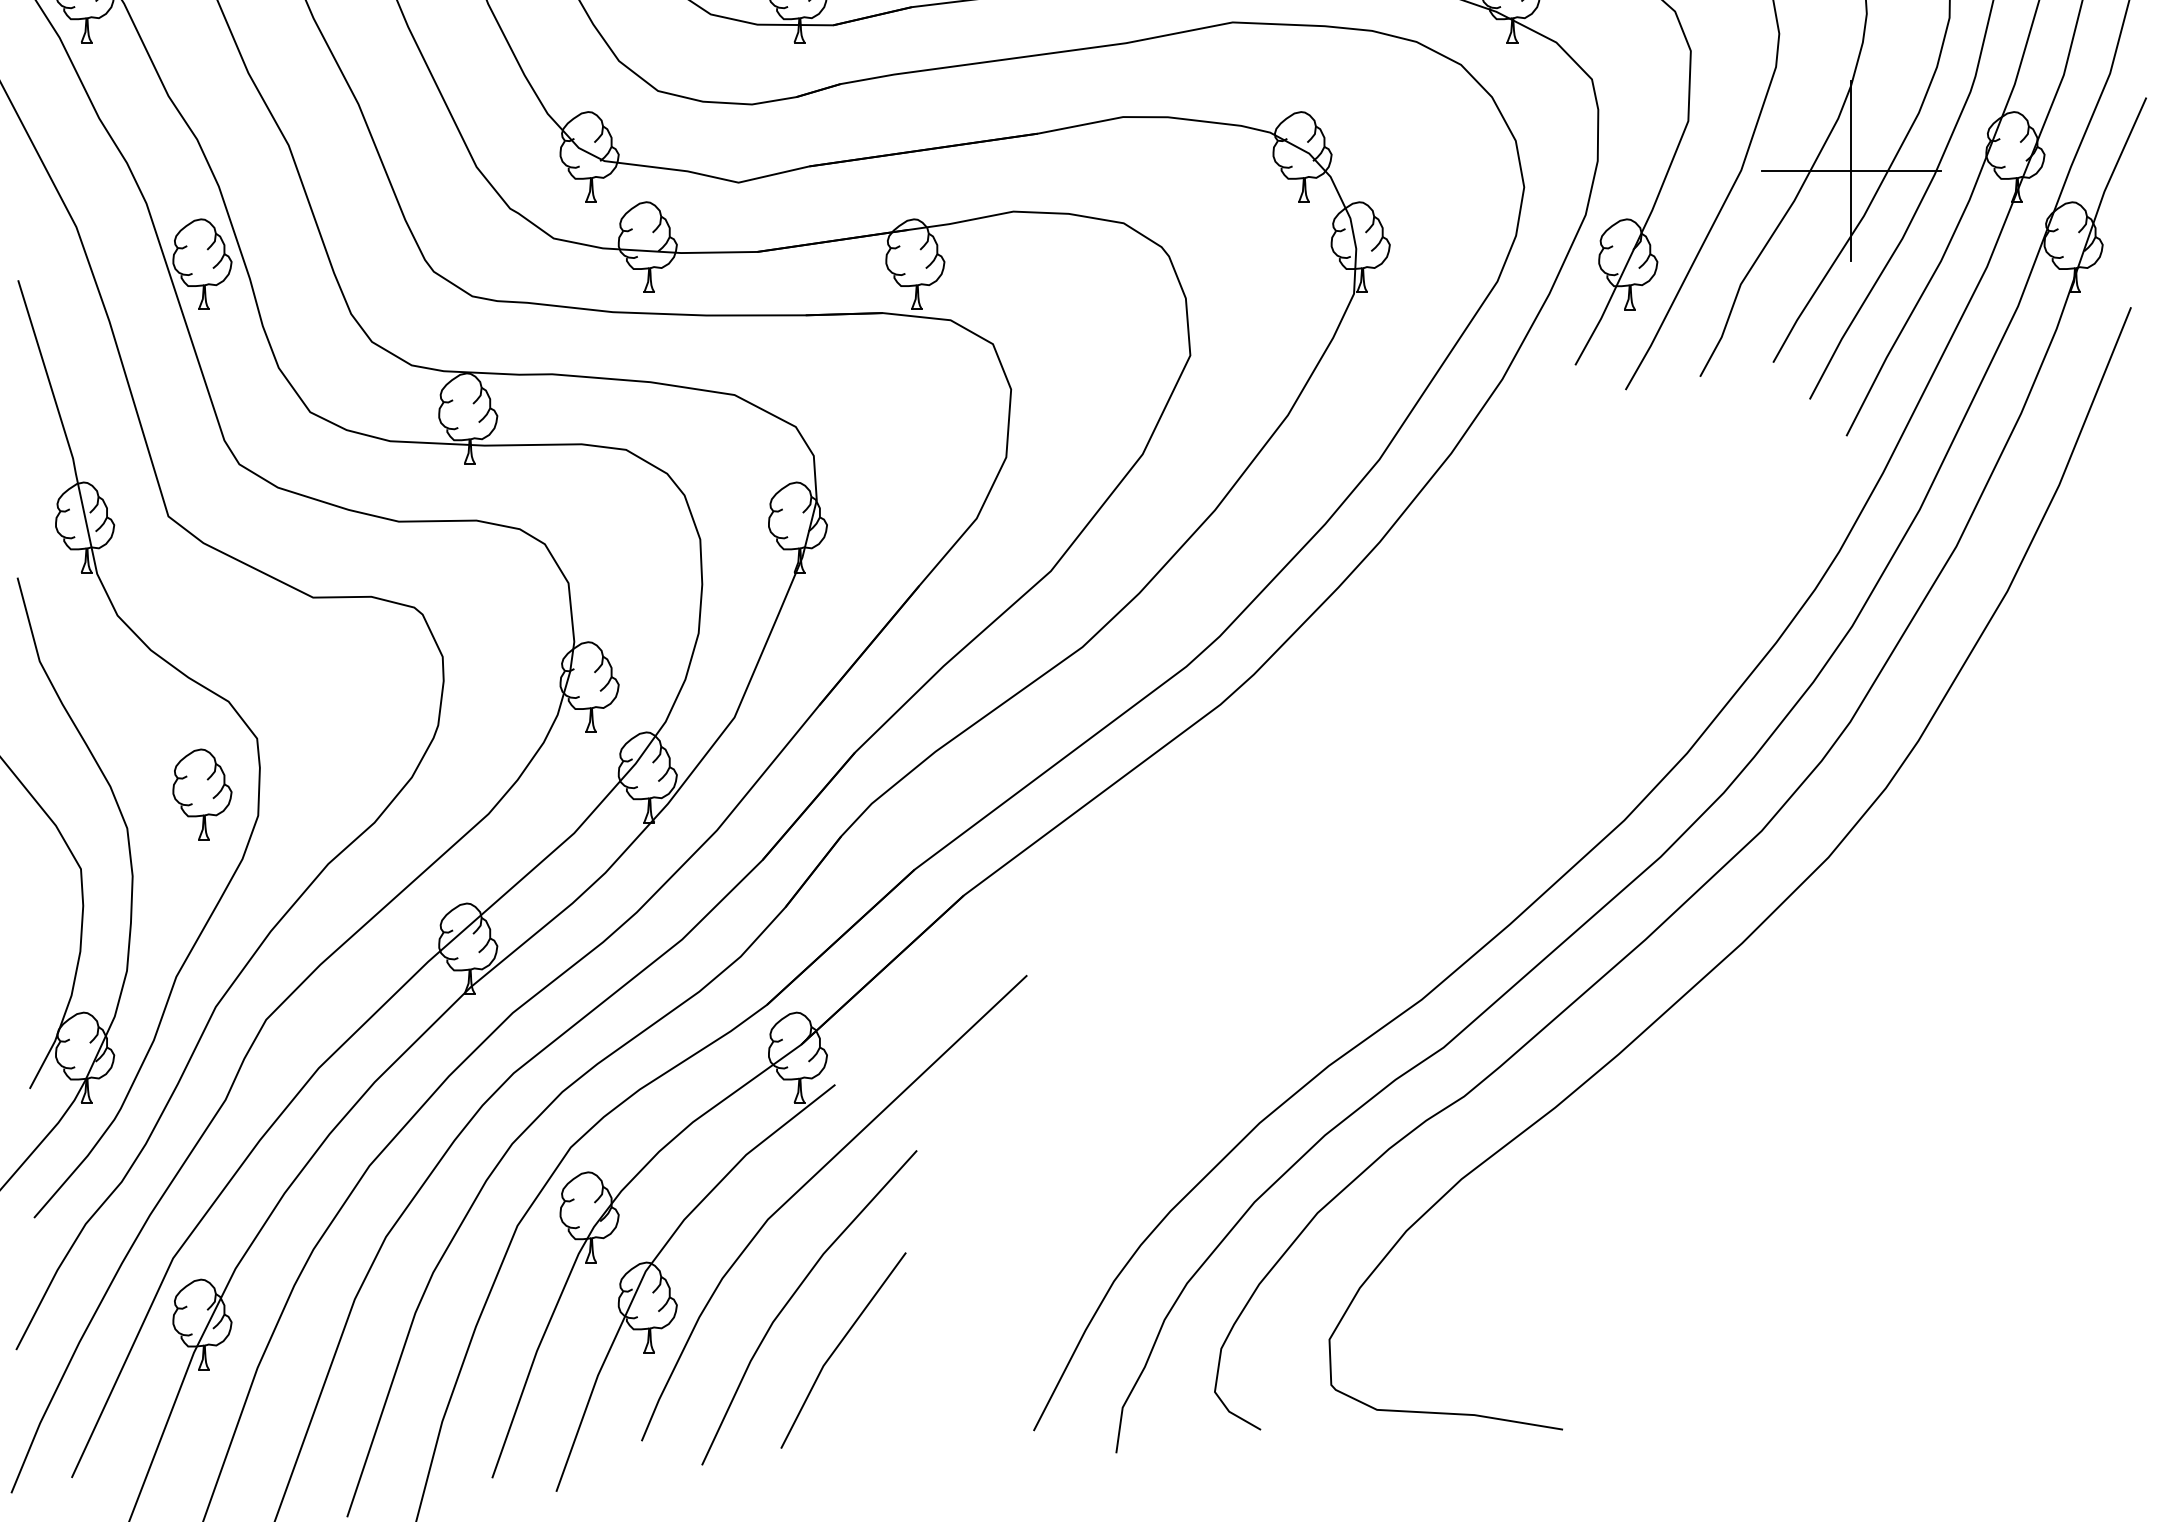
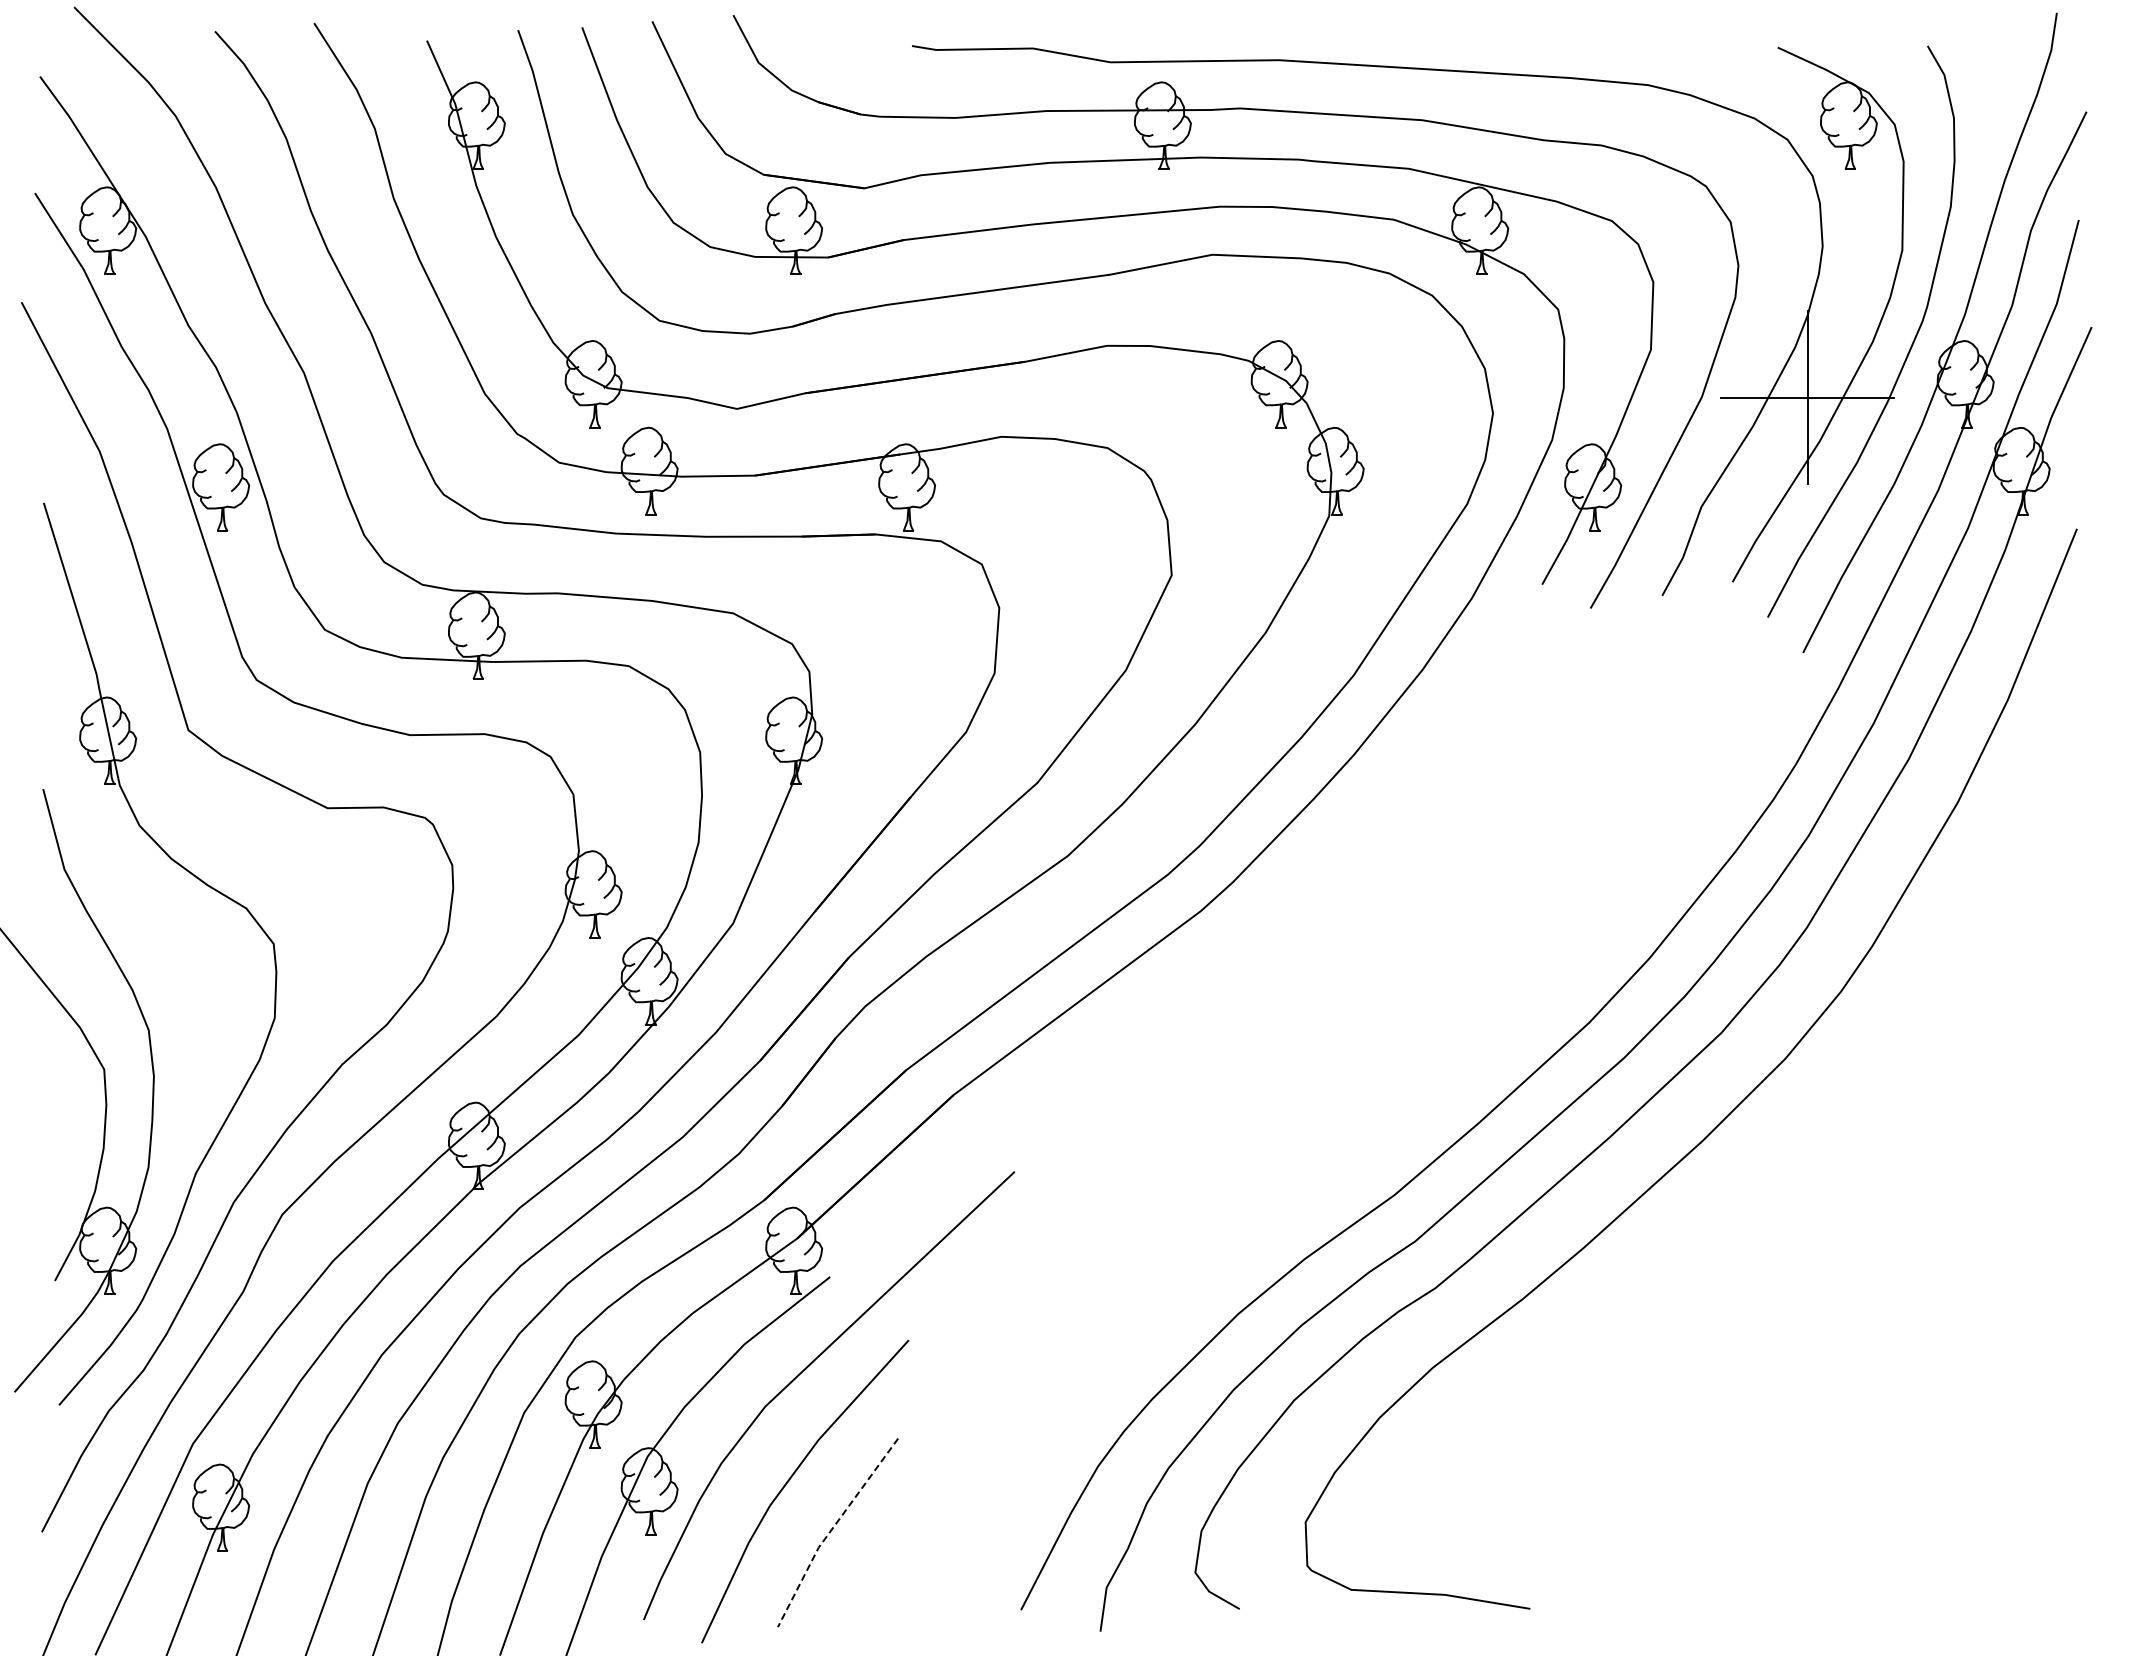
part: (202, 794) -> (221, 997), removed
line: (836, 1347) -> (831, 1529), solid -> dashed

